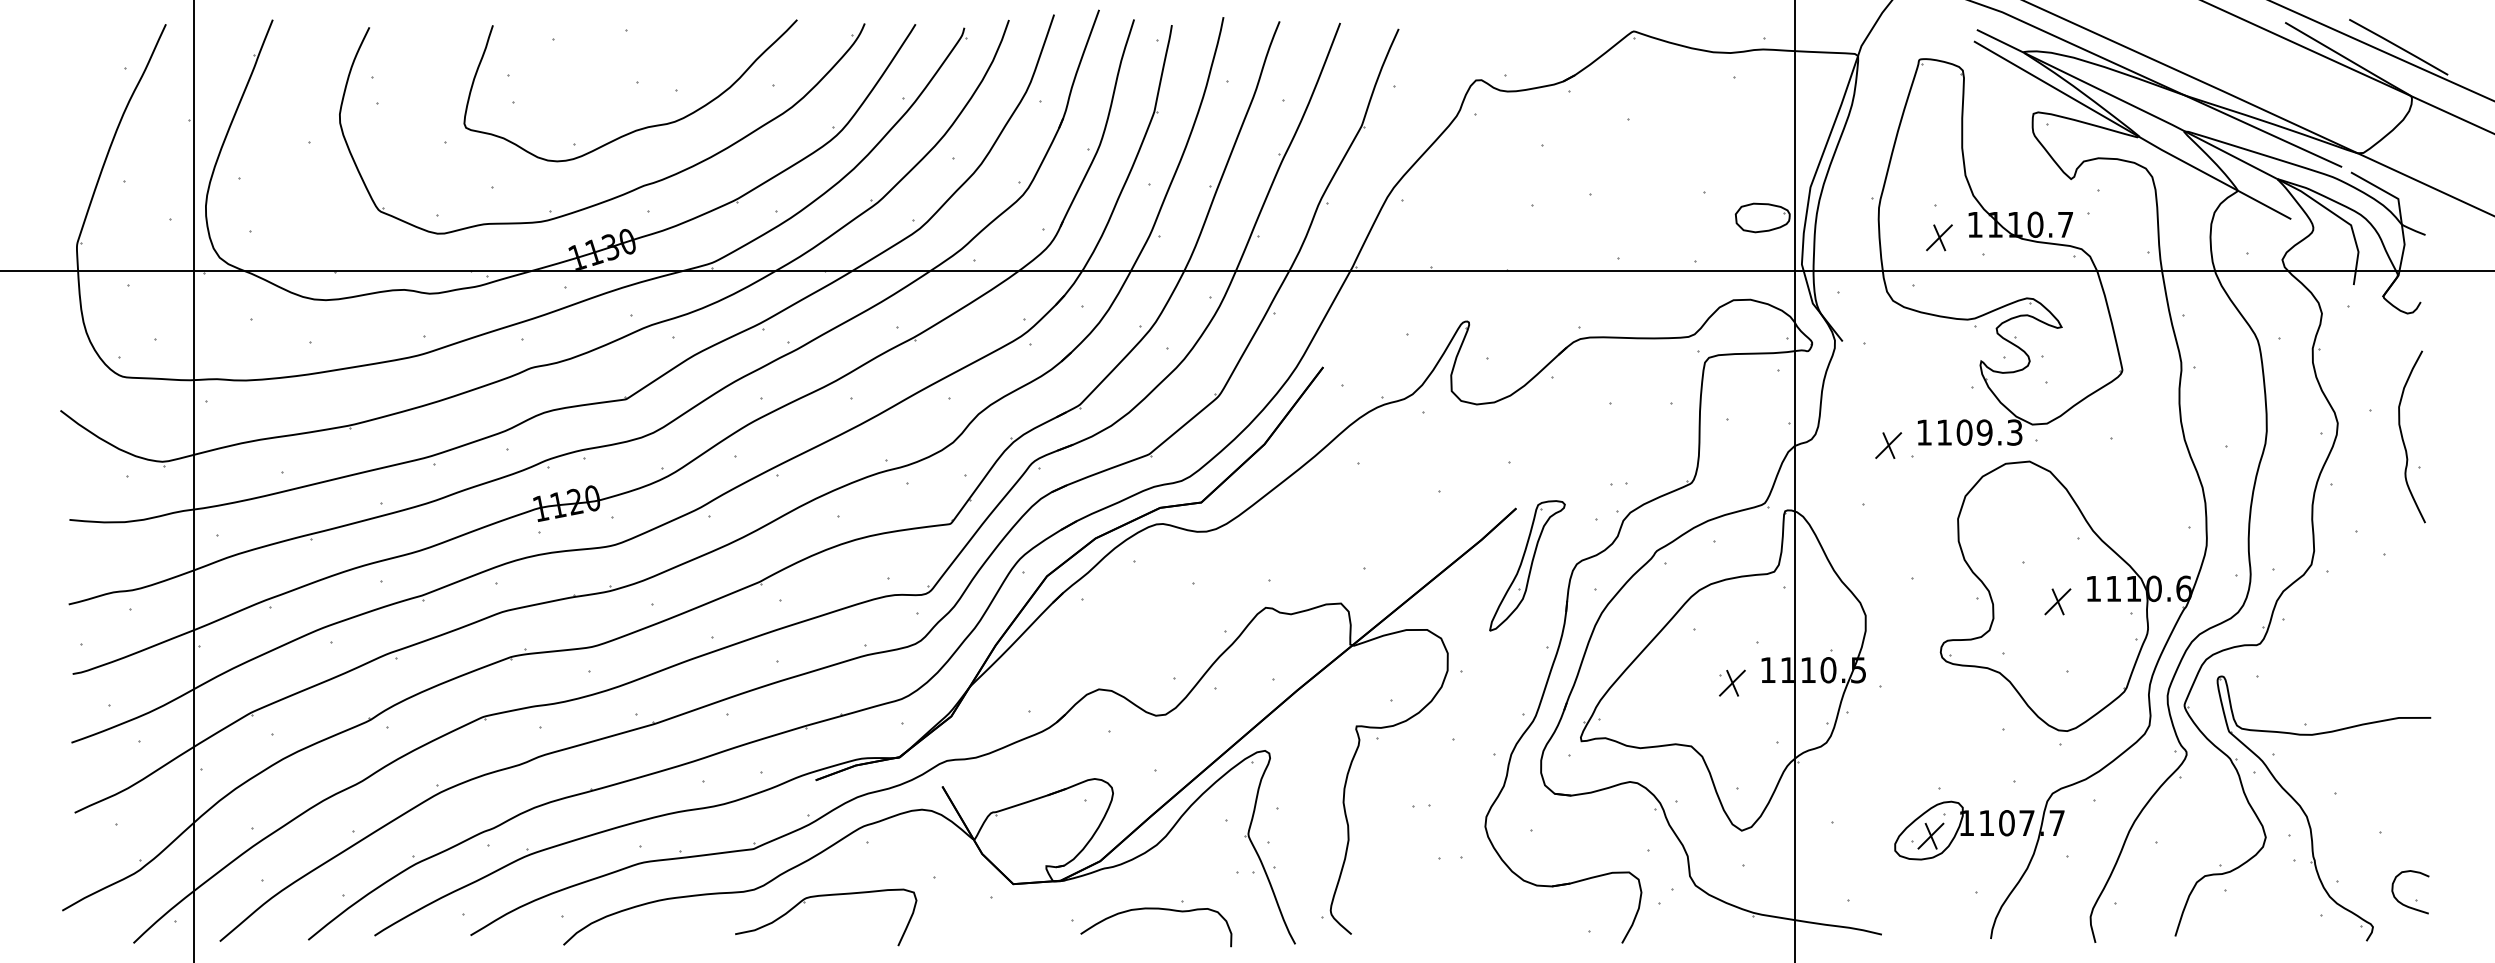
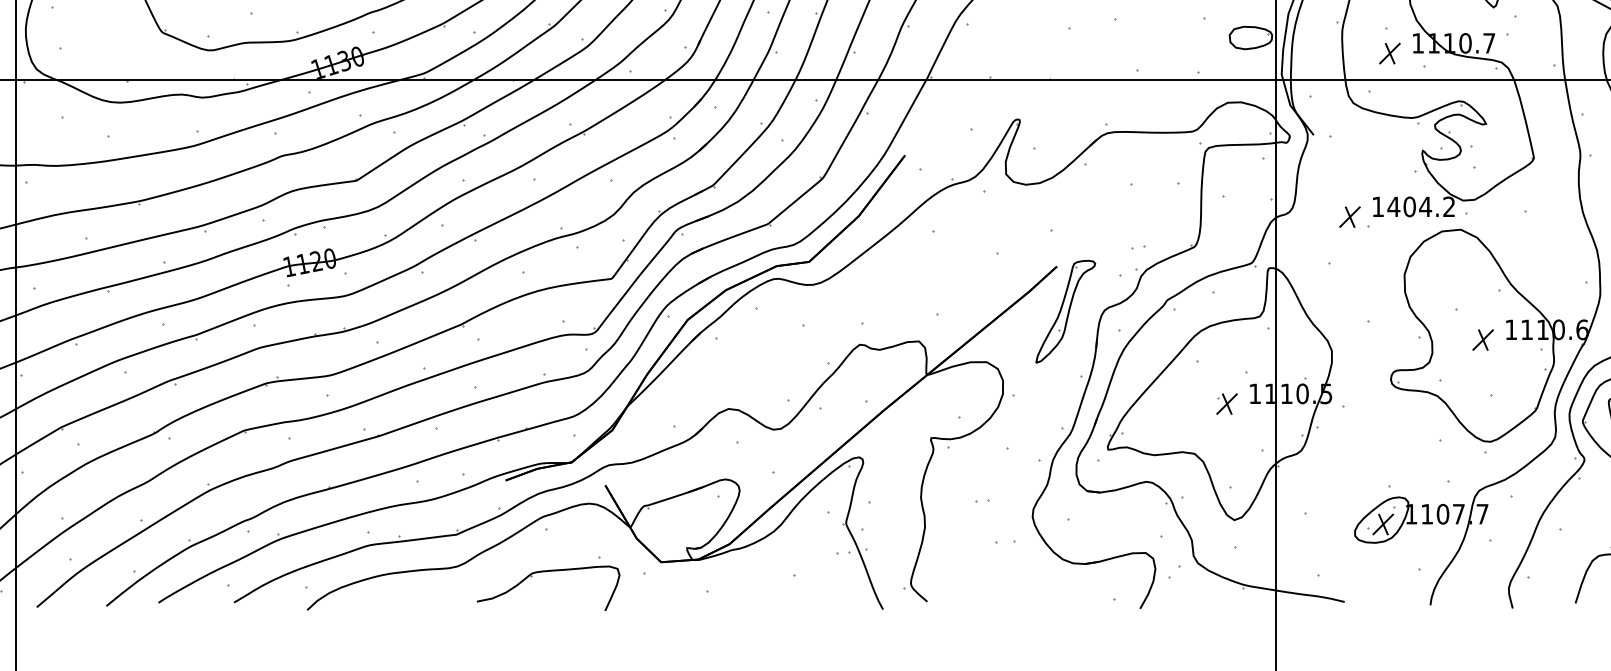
text: (1979, 432) -> (1421, 206), 1109.3 -> 1404.2
part: (826, 896) -> (548, 571), moved
curve: (1156, 909) -> (773, 582), removed

